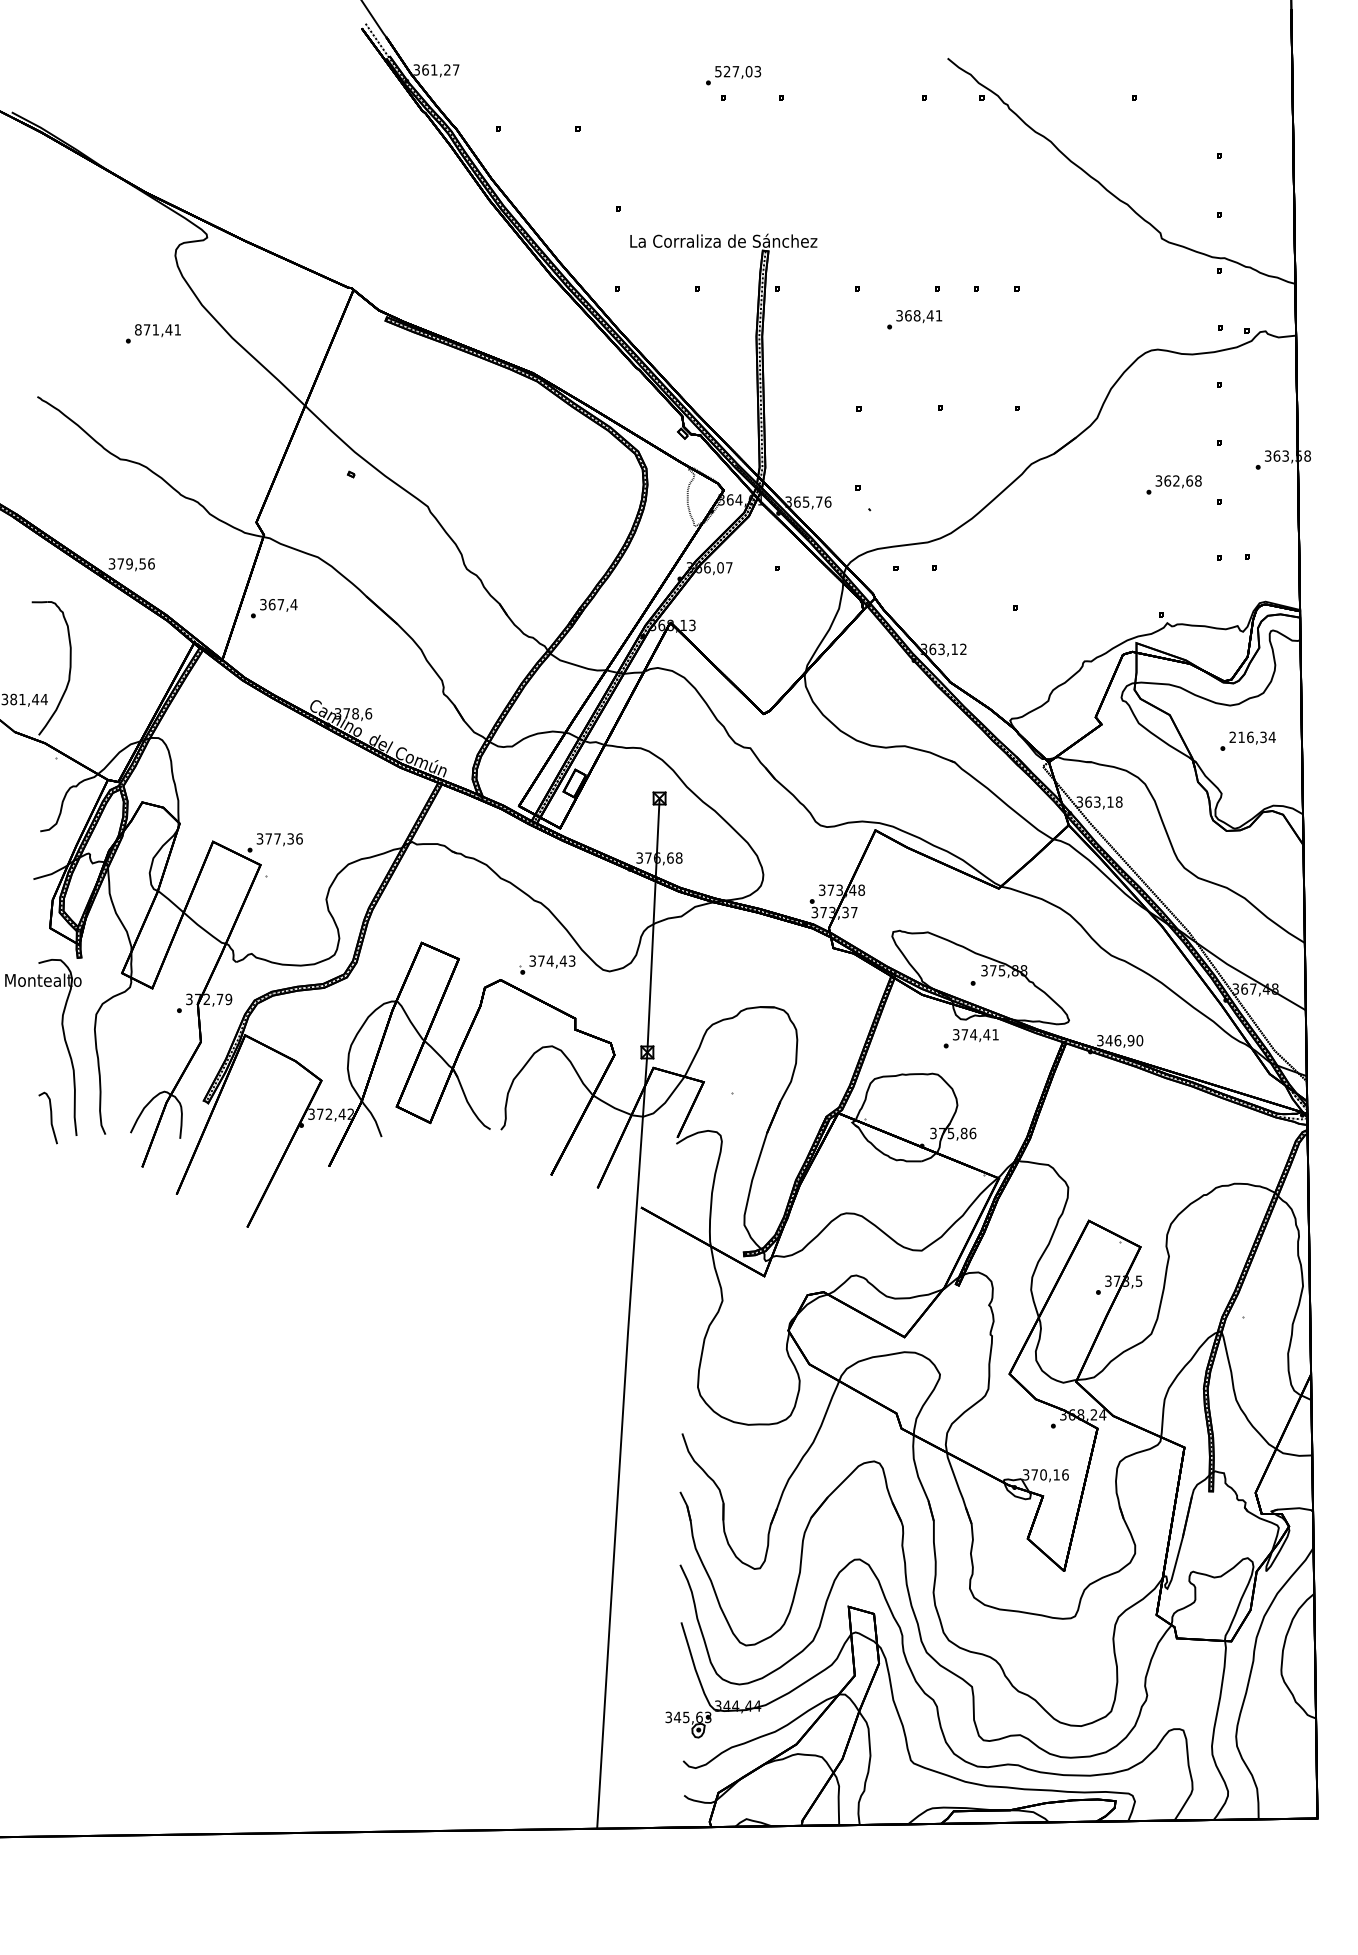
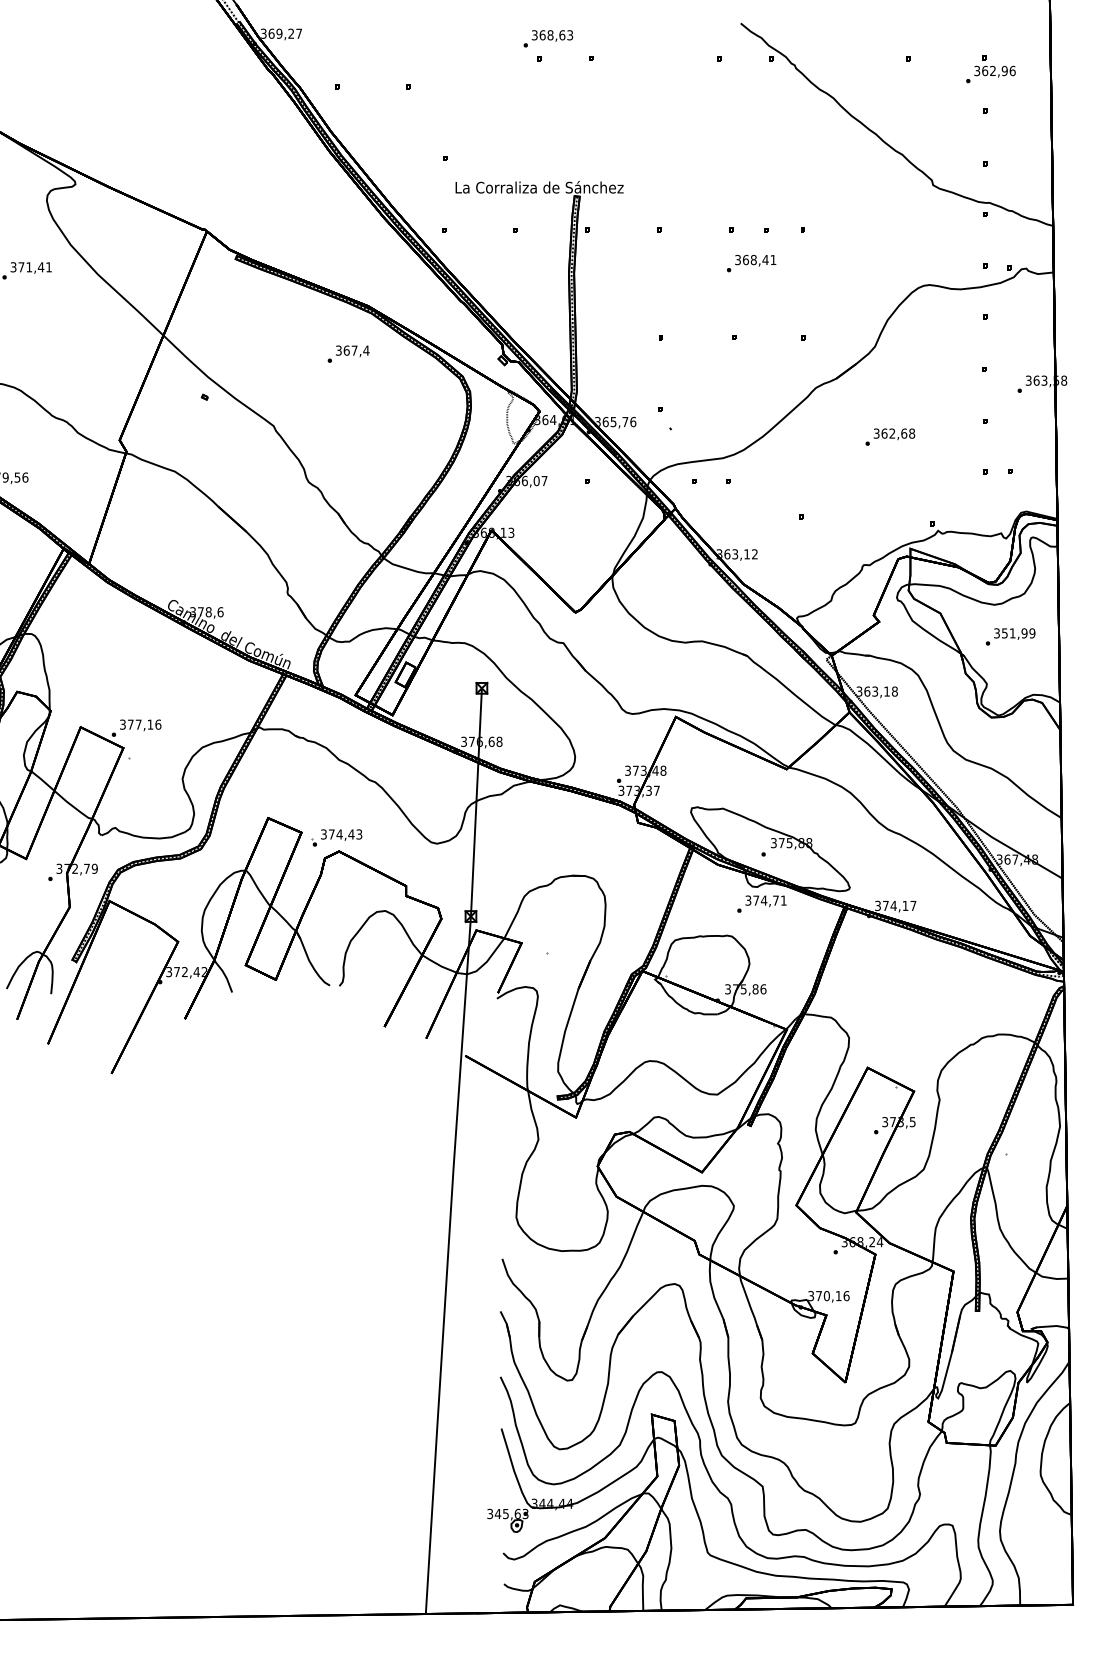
text: (433, 69) -> (278, 33), 361,27 -> 369,27
text: (733, 71) -> (548, 35), 527,03 -> 368,63
part: (1225, 109) -> (990, 69), added
text: (914, 319) -> (751, 263), moved
text: (138, 329) -> (13, 266), 871,41 -> 371,41
text: (1173, 484) -> (889, 436), moved
text: (274, 608) -> (348, 354), moved
text: (1252, 737) -> (1014, 633), 216,34 -> 351,99
text: (290, 838) -> (150, 724), 377,36 -> 377,16
part: (547, 964) -> (337, 837), moved
text: (986, 1034) -> (775, 900), 374,41 -> 374,71
text: (1124, 1040) -> (899, 905), 346,90 -> 374,17

